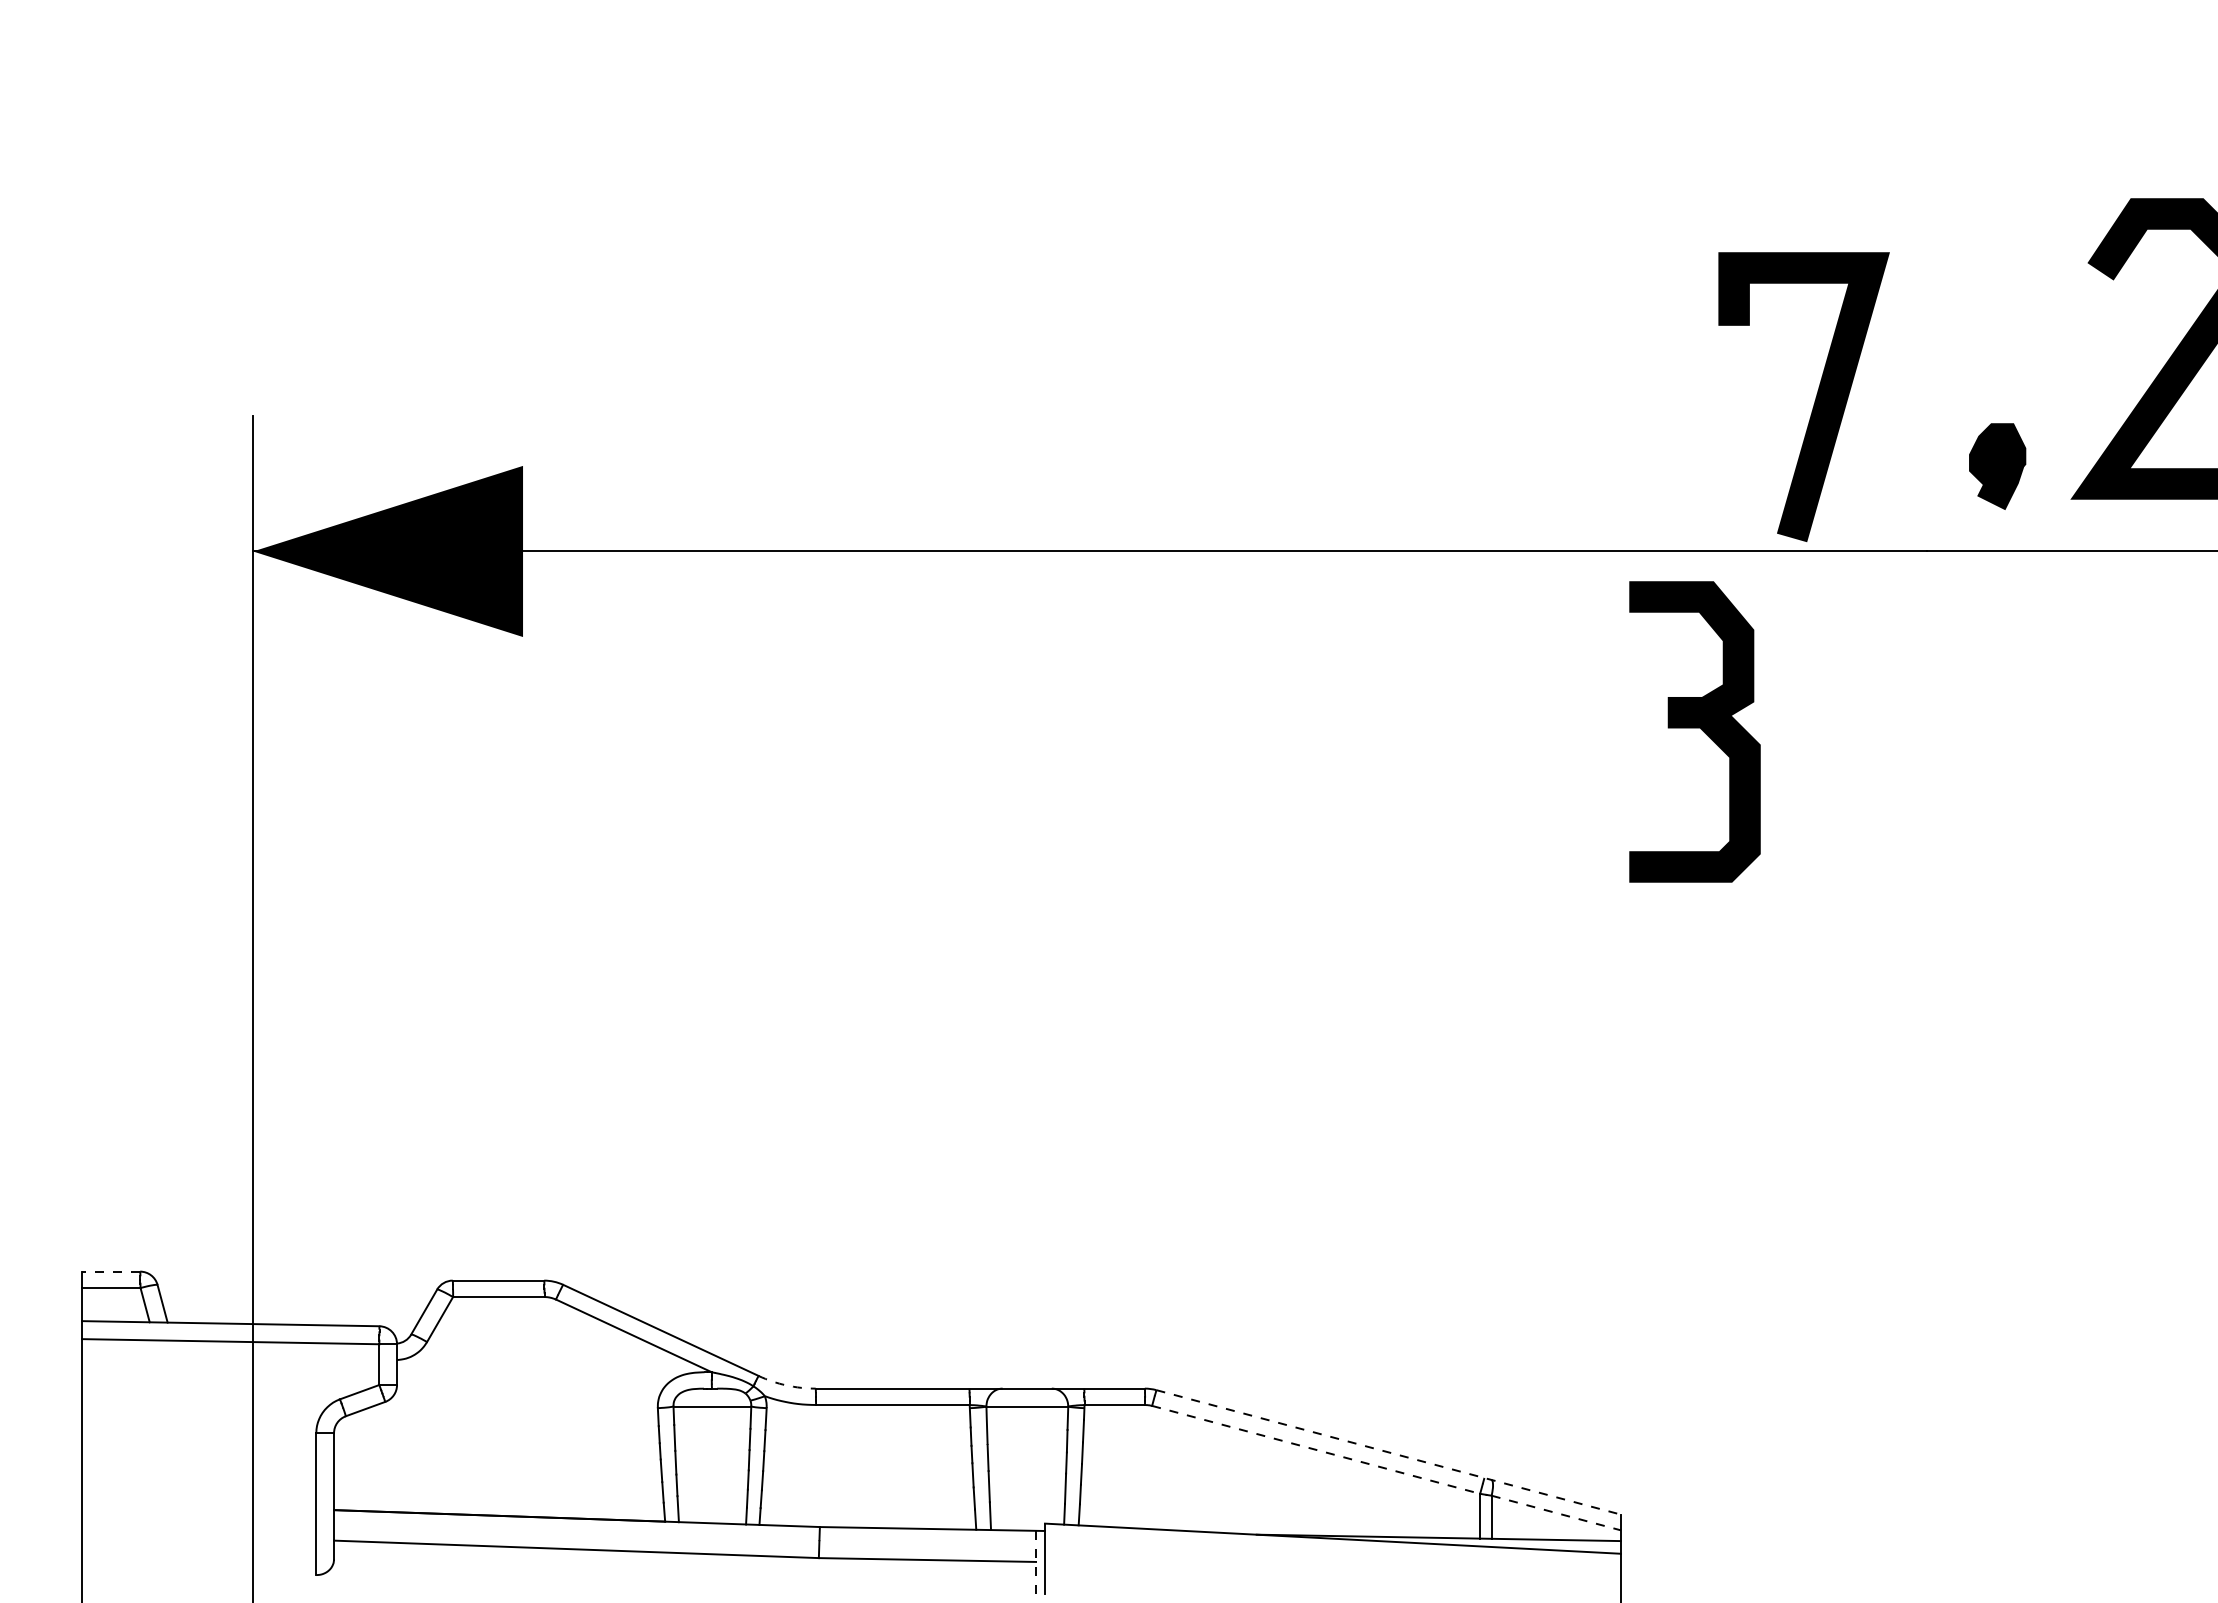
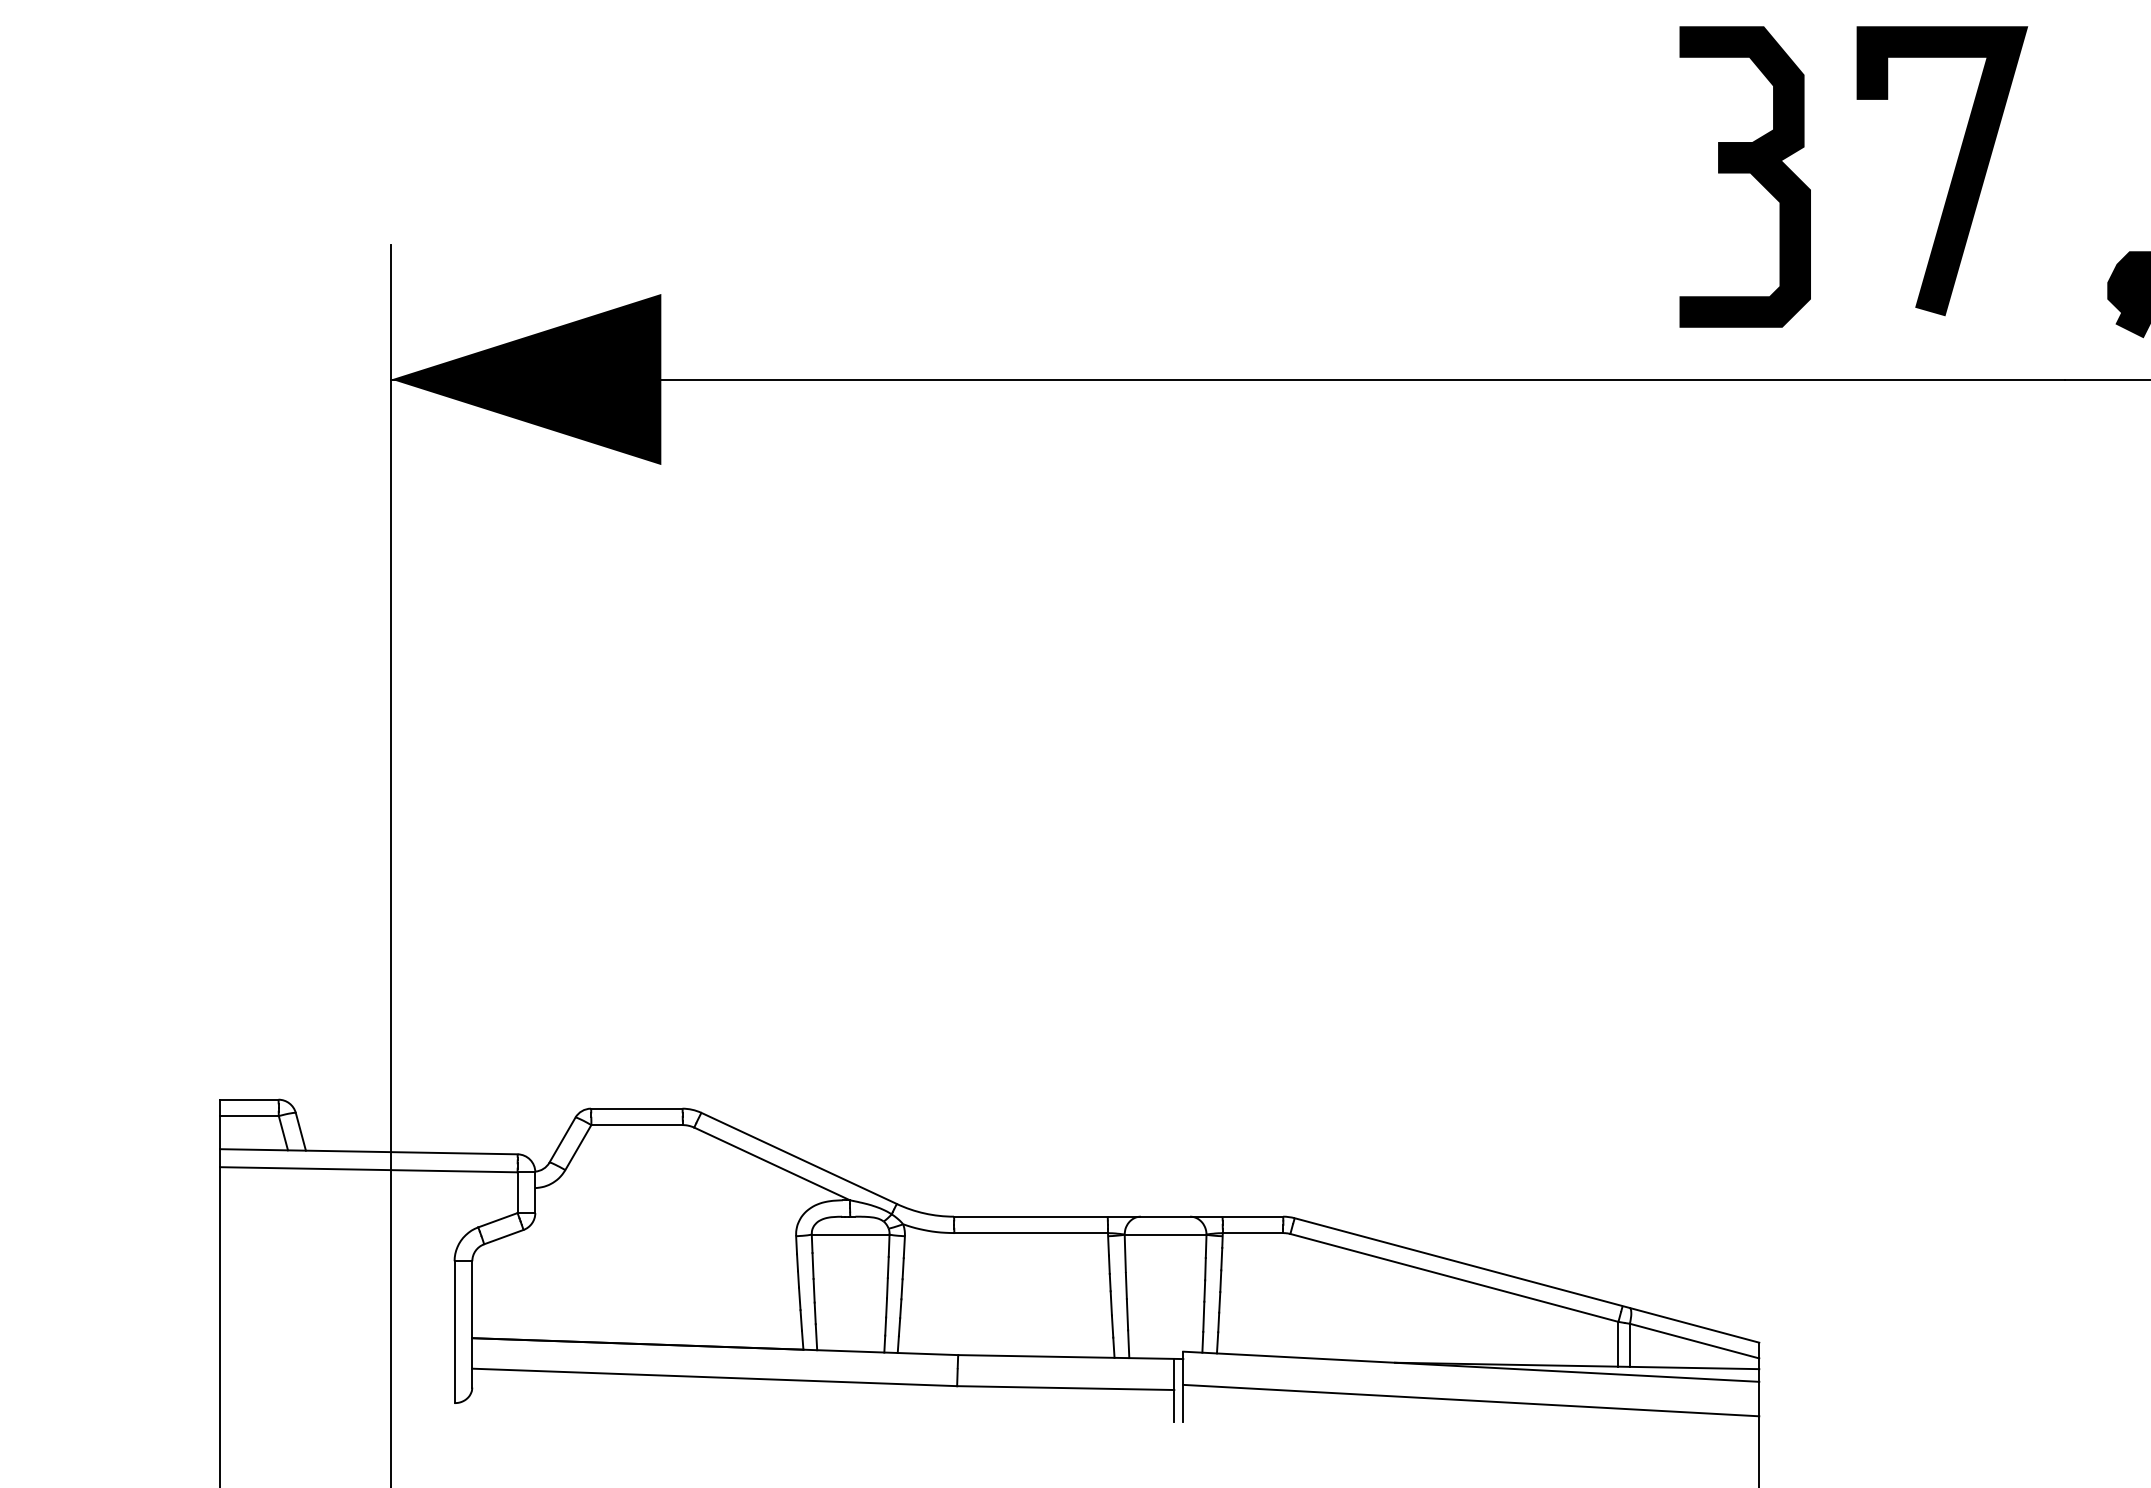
line: (1815, 397) -> (1953, 171), moved
part: (1694, 731) -> (1744, 176), moved
line: (110, 1271) -> (248, 1099), dashed -> solid
arc: (786, 1385) -> (924, 1213), dashed -> solid
line: (1316, 1449) -> (1454, 1277), dashed -> solid
line: (1389, 1452) -> (1527, 1280), dashed -> solid
line: (1556, 1513) -> (1694, 1341), dashed -> solid
line: (1036, 1562) -> (1174, 1390), dashed -> solid
line: (1333, 1572) -> (1471, 1400), added

